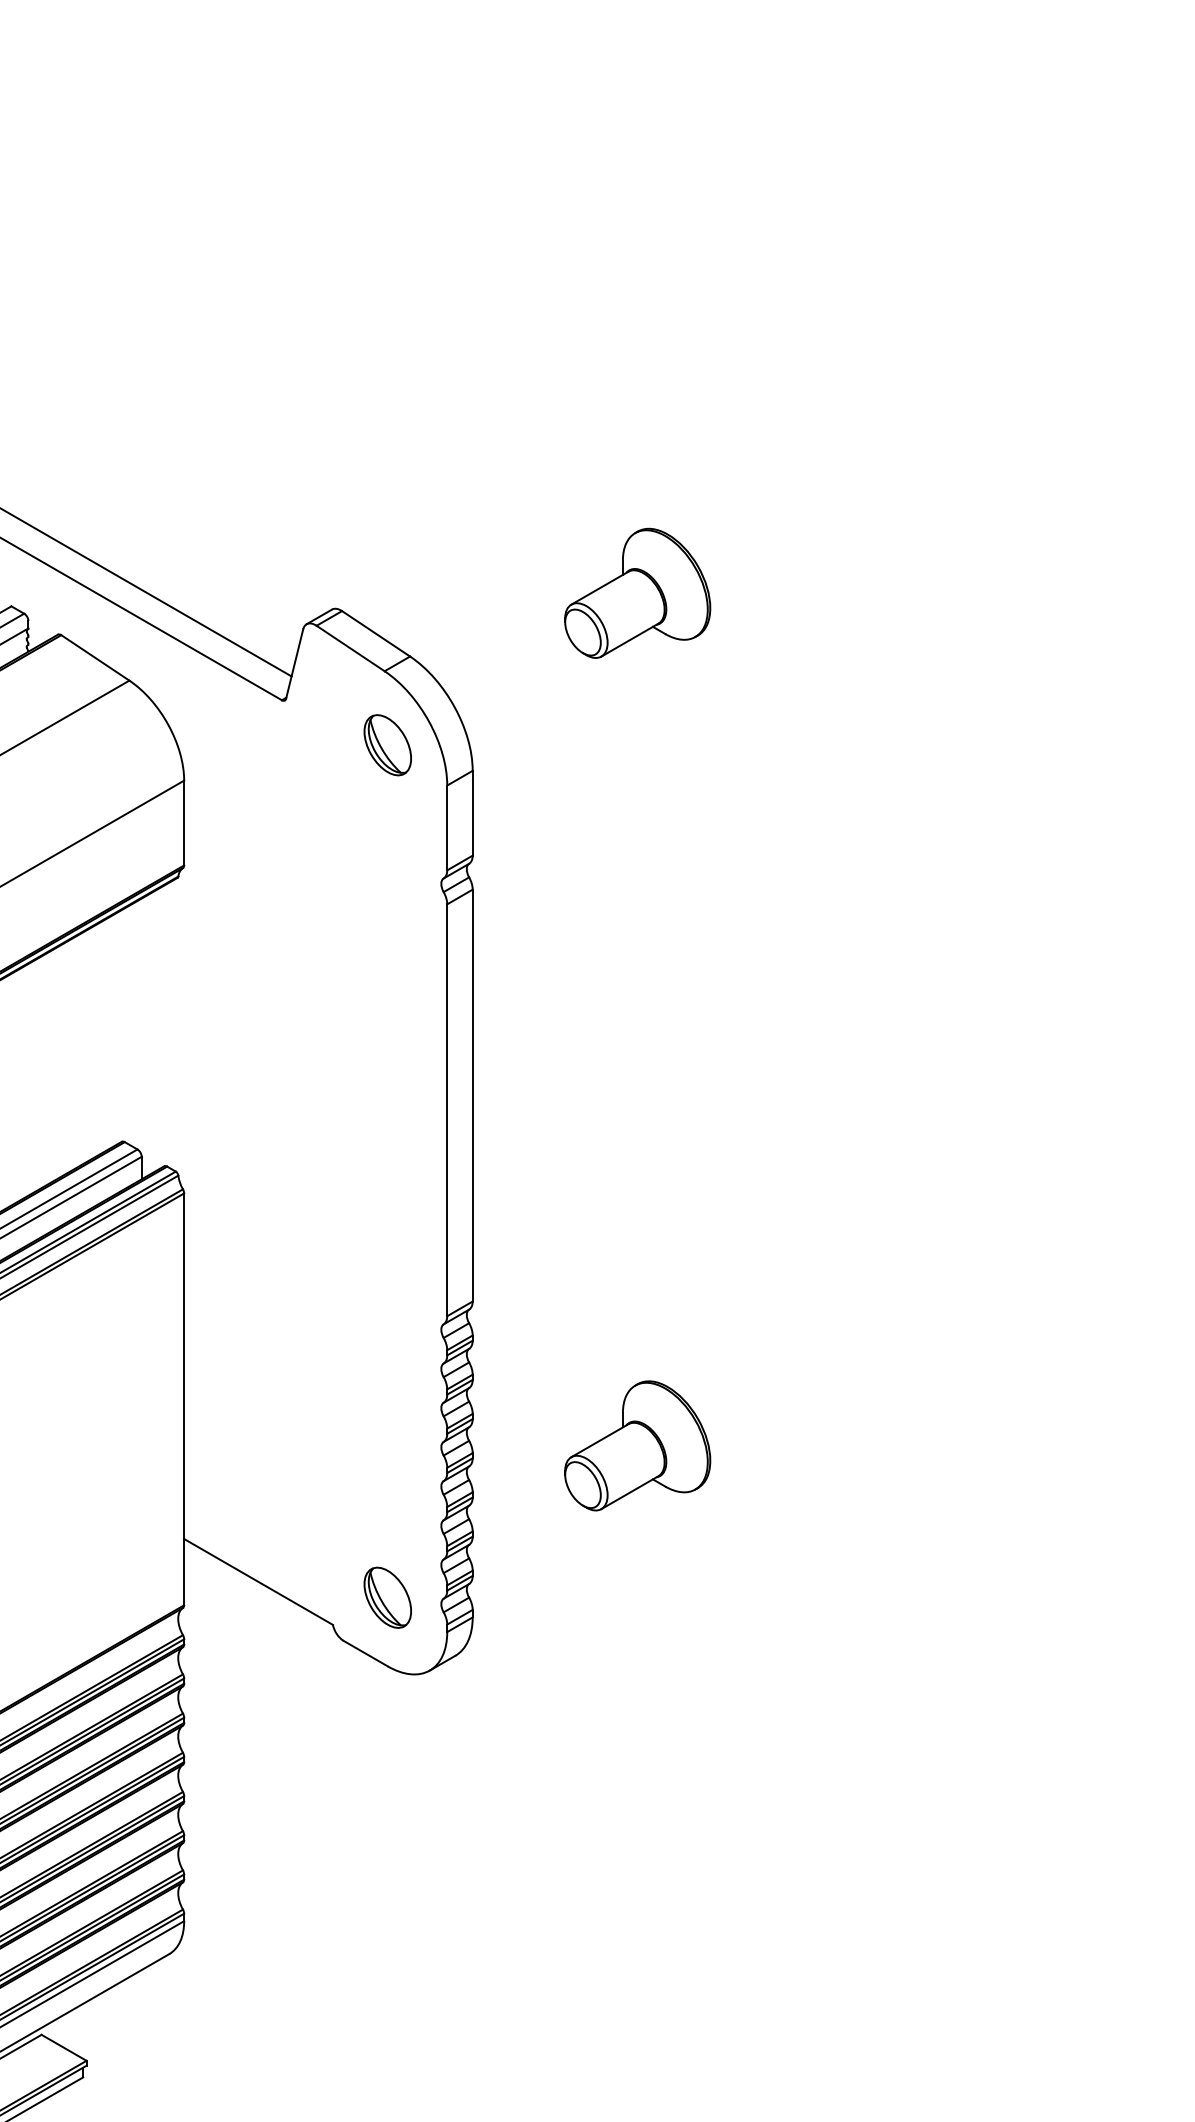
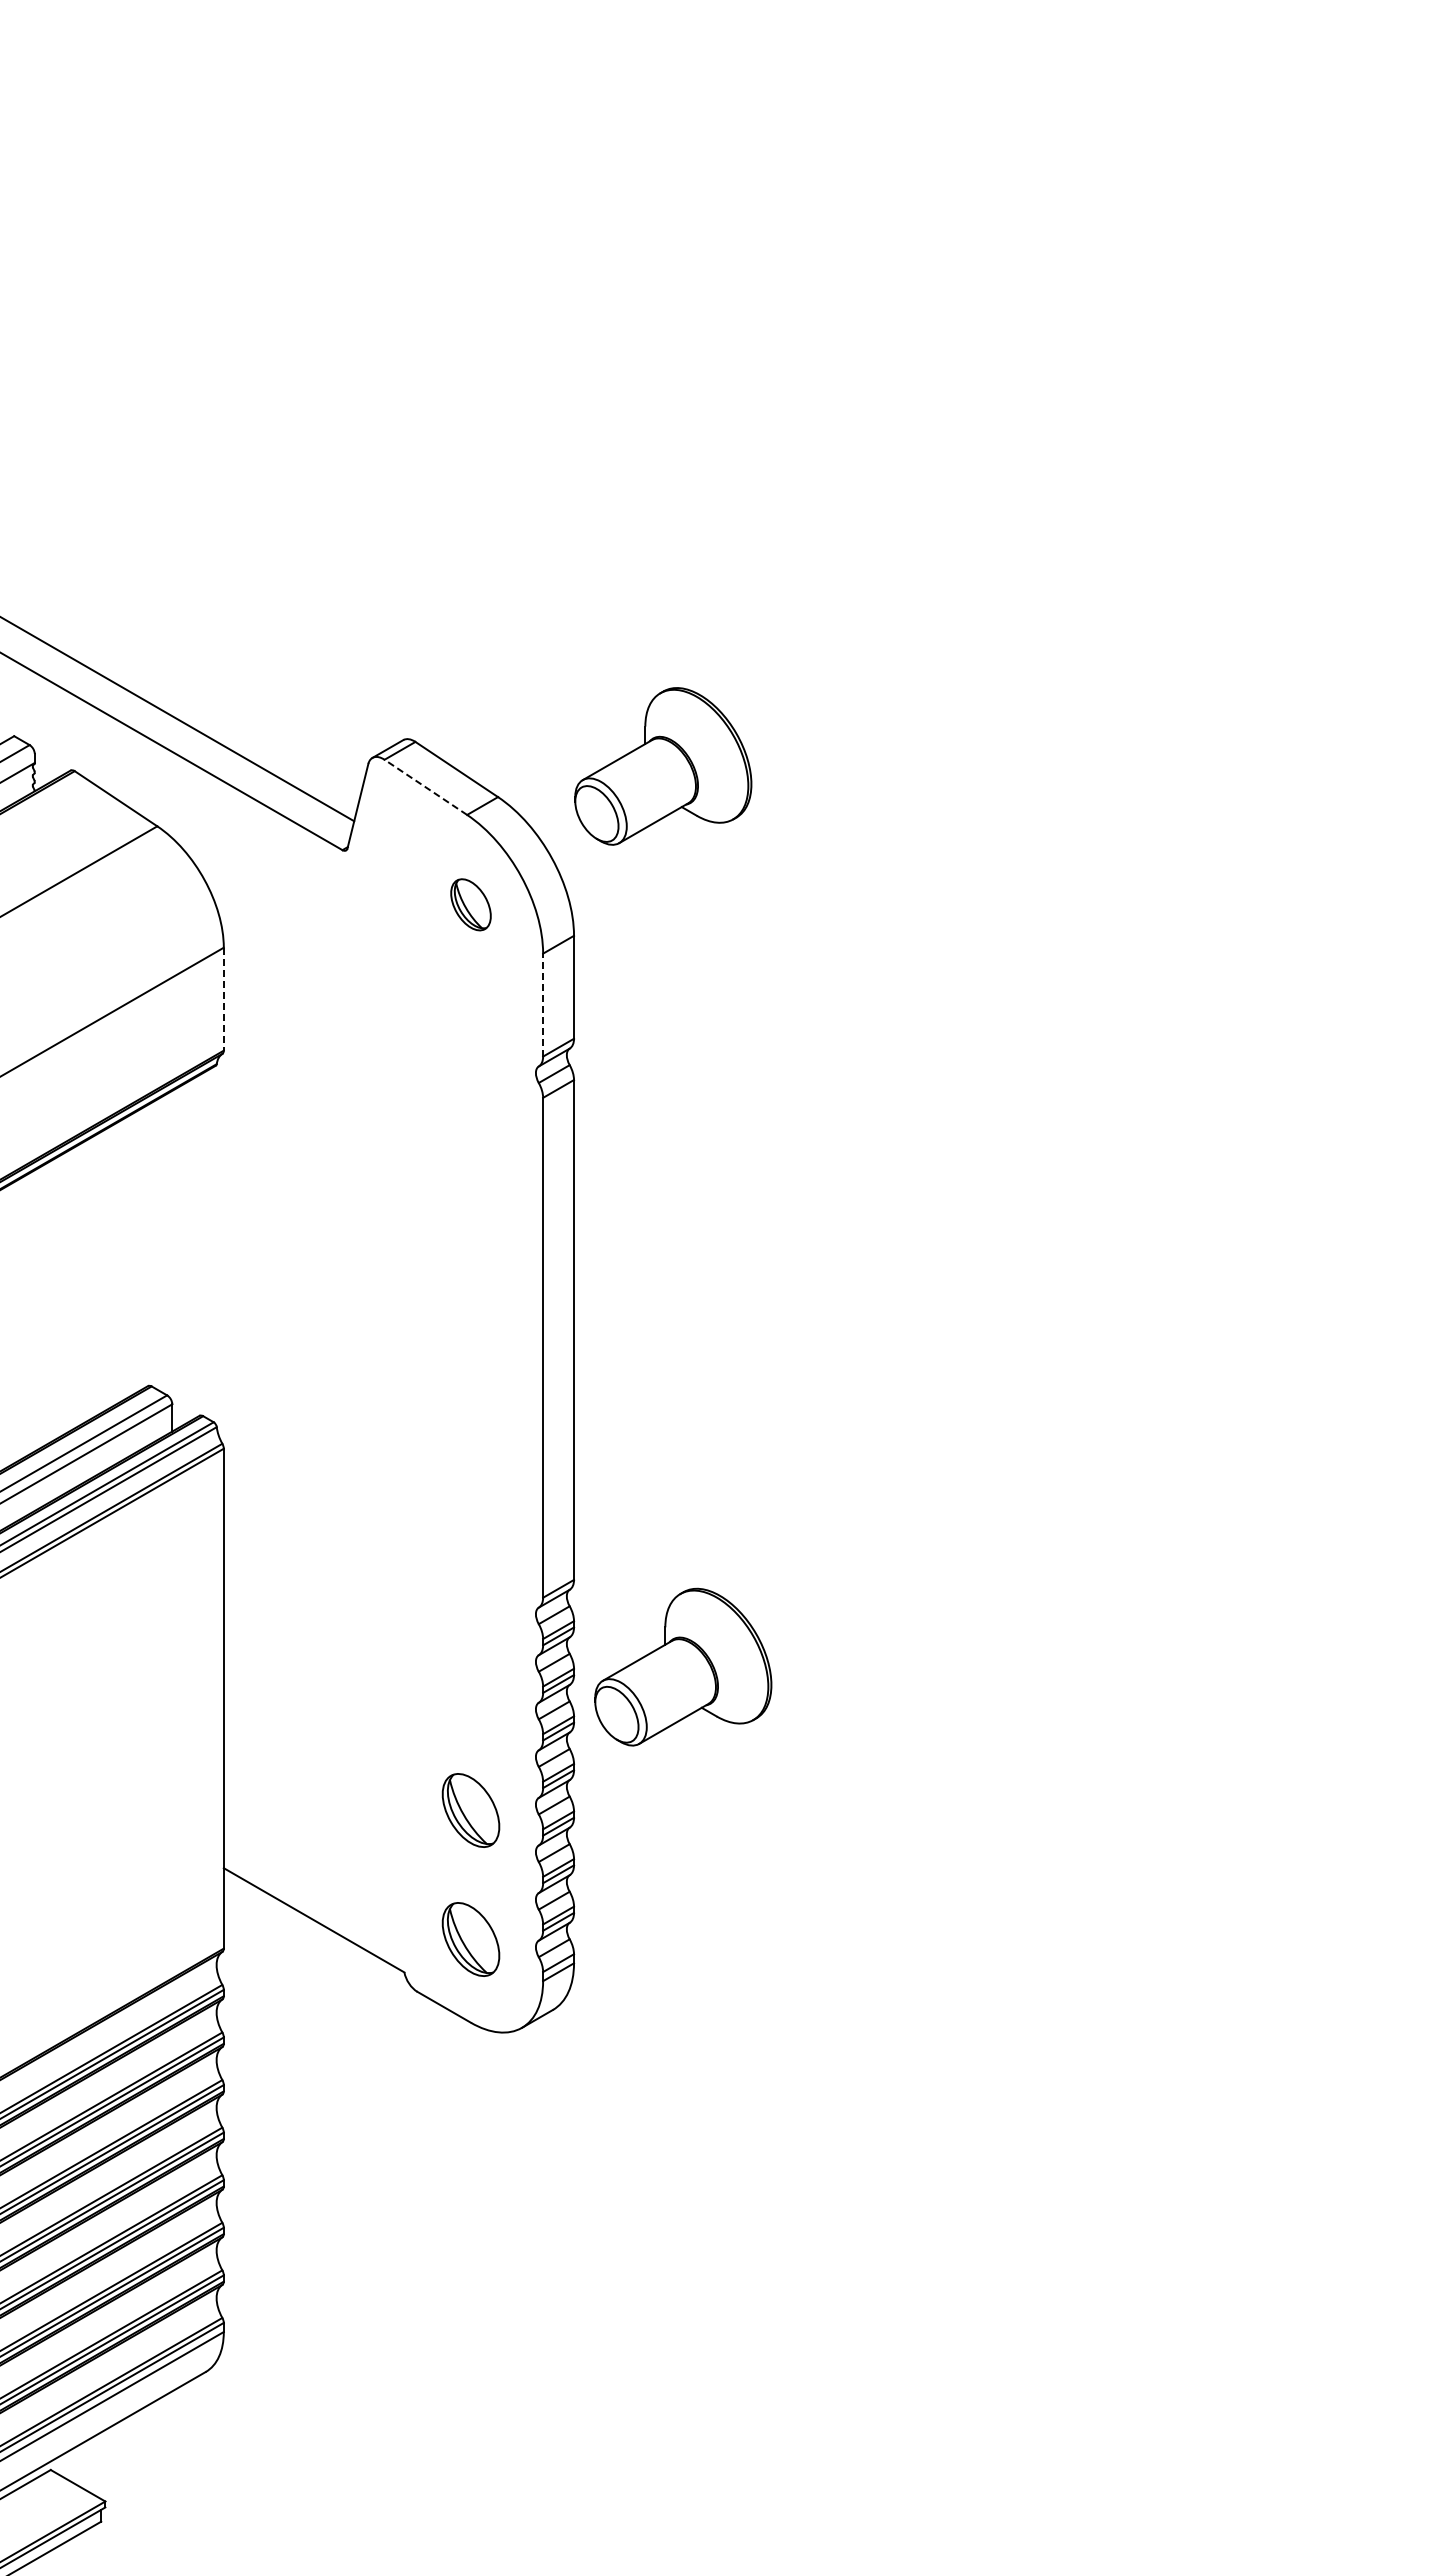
part: (637, 593) -> (663, 766), moved
line: (350, 648) -> (425, 787), solid -> dashed
part: (387, 745) -> (470, 904), size x0.7
line: (183, 823) -> (223, 999), solid -> dashed
line: (447, 827) -> (543, 1004), solid -> dashed
part: (637, 1445) -> (683, 1666), moved
part: (387, 1491) -> (470, 1810), added

